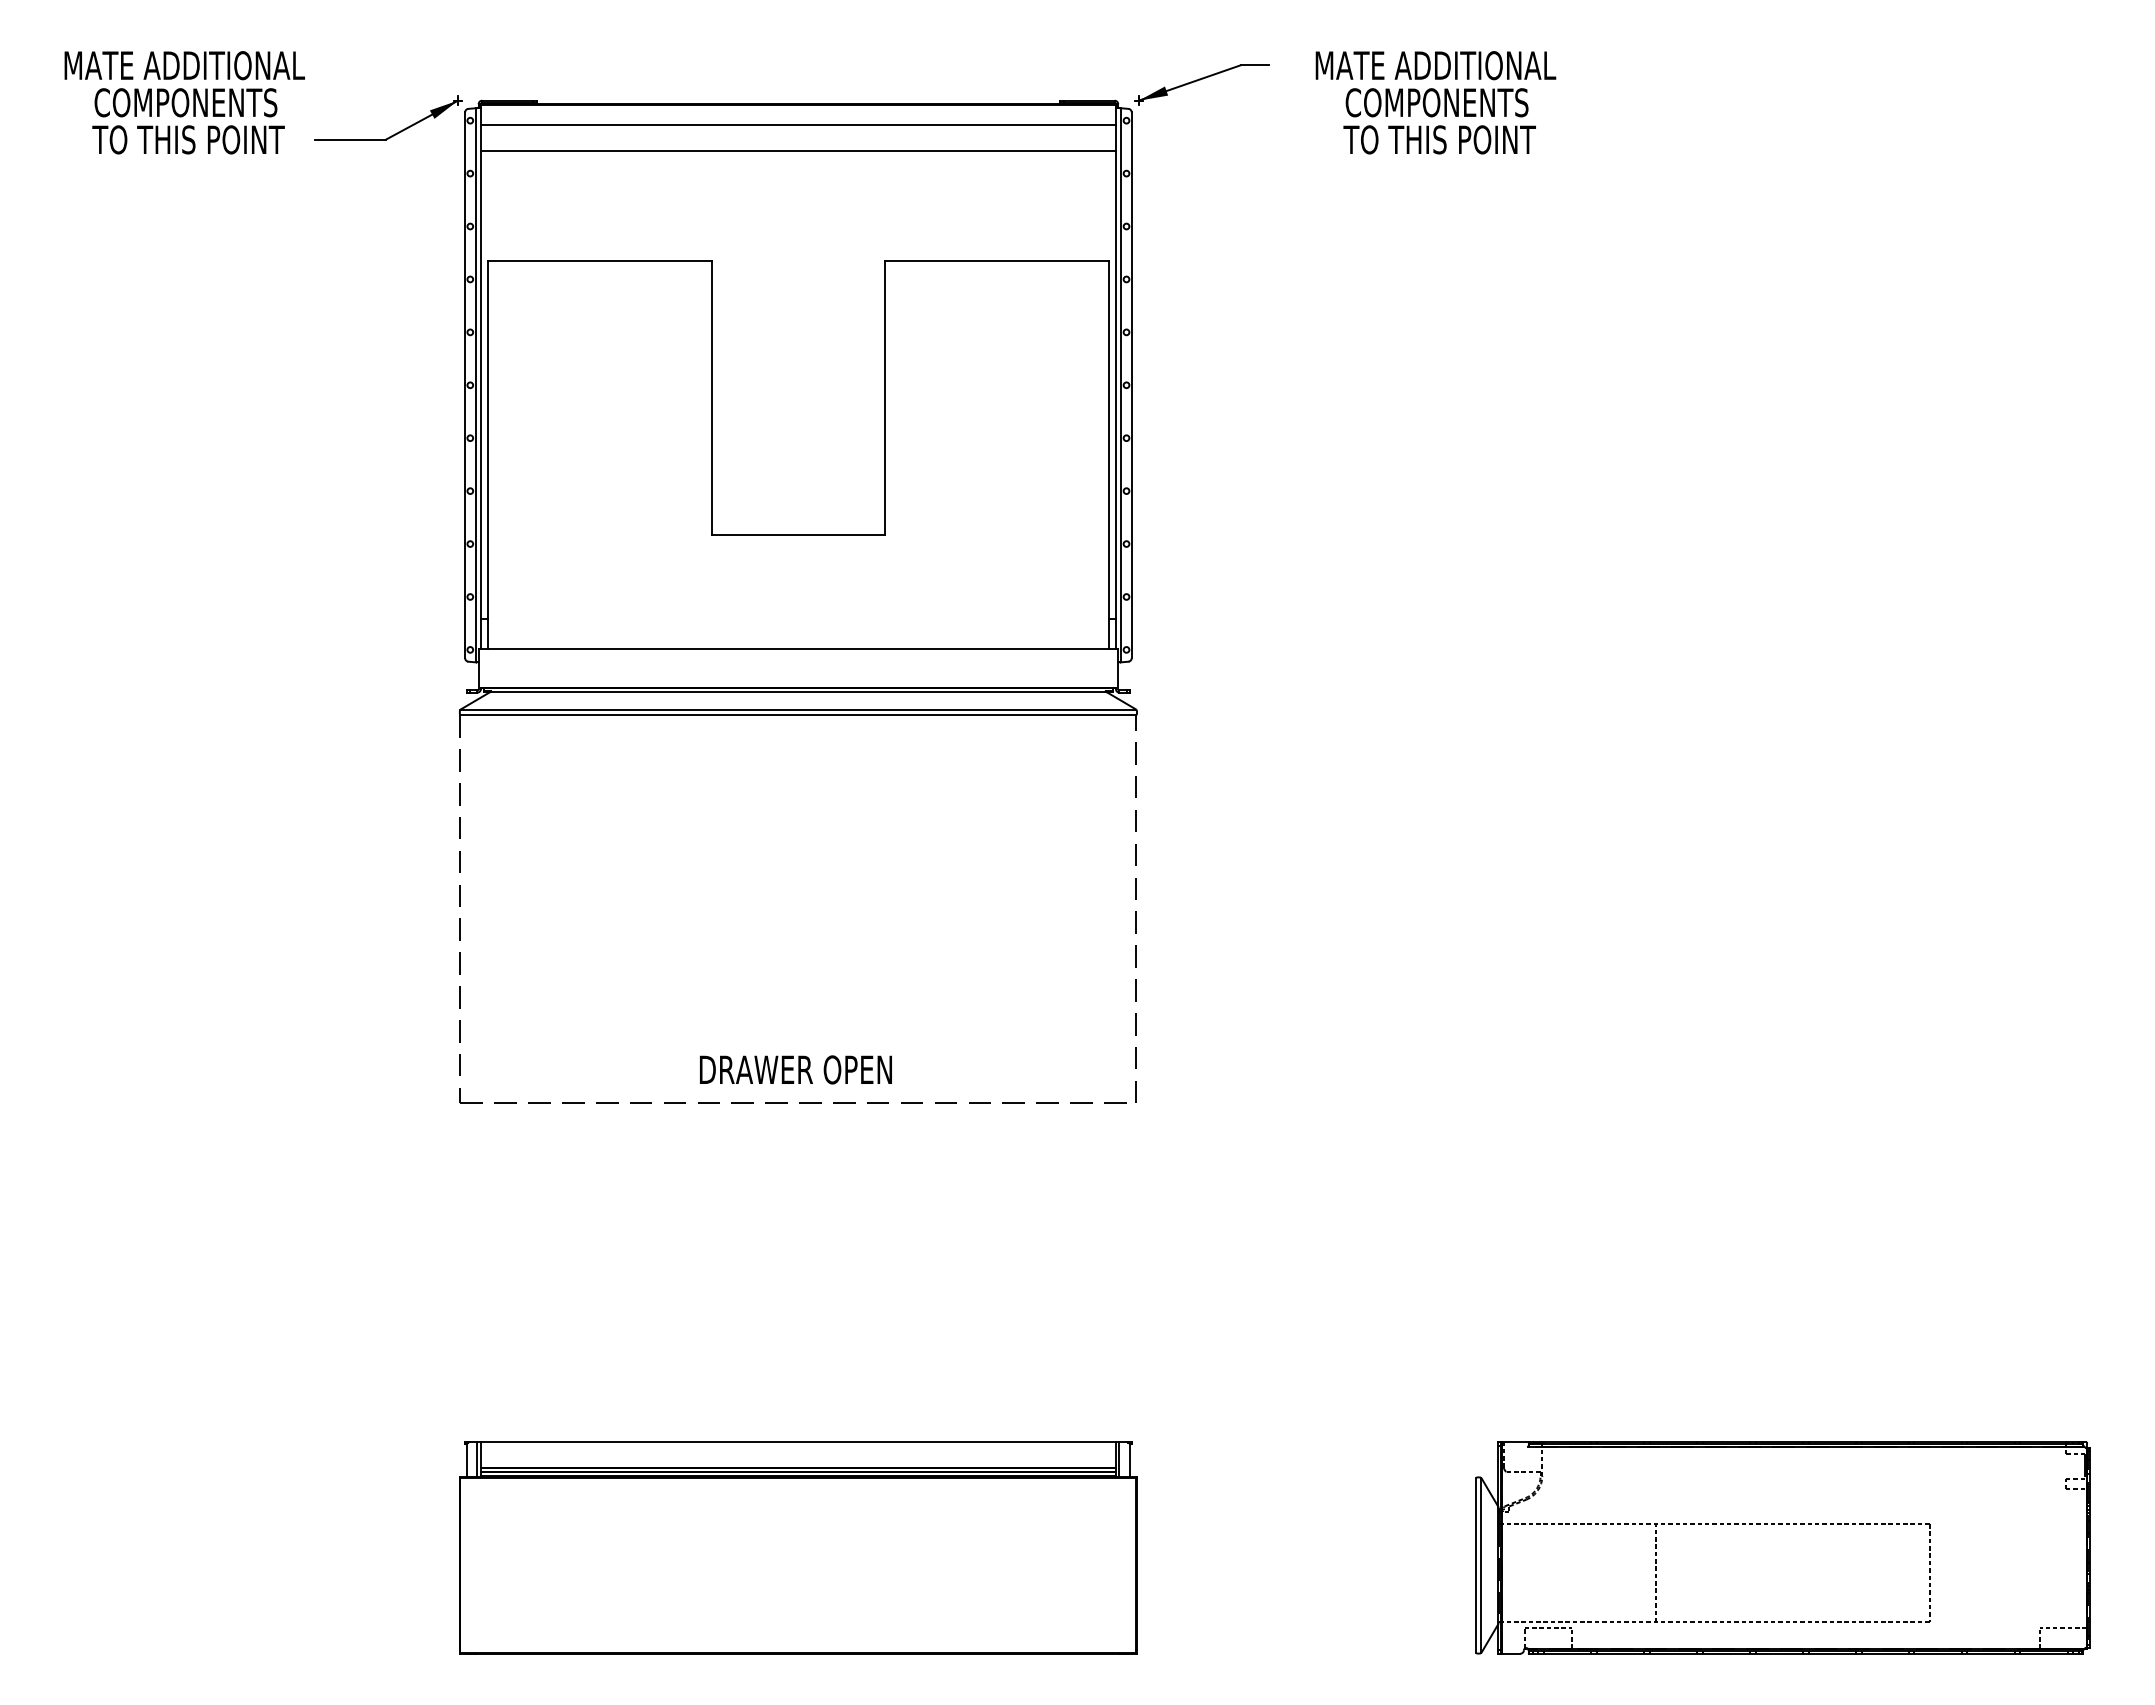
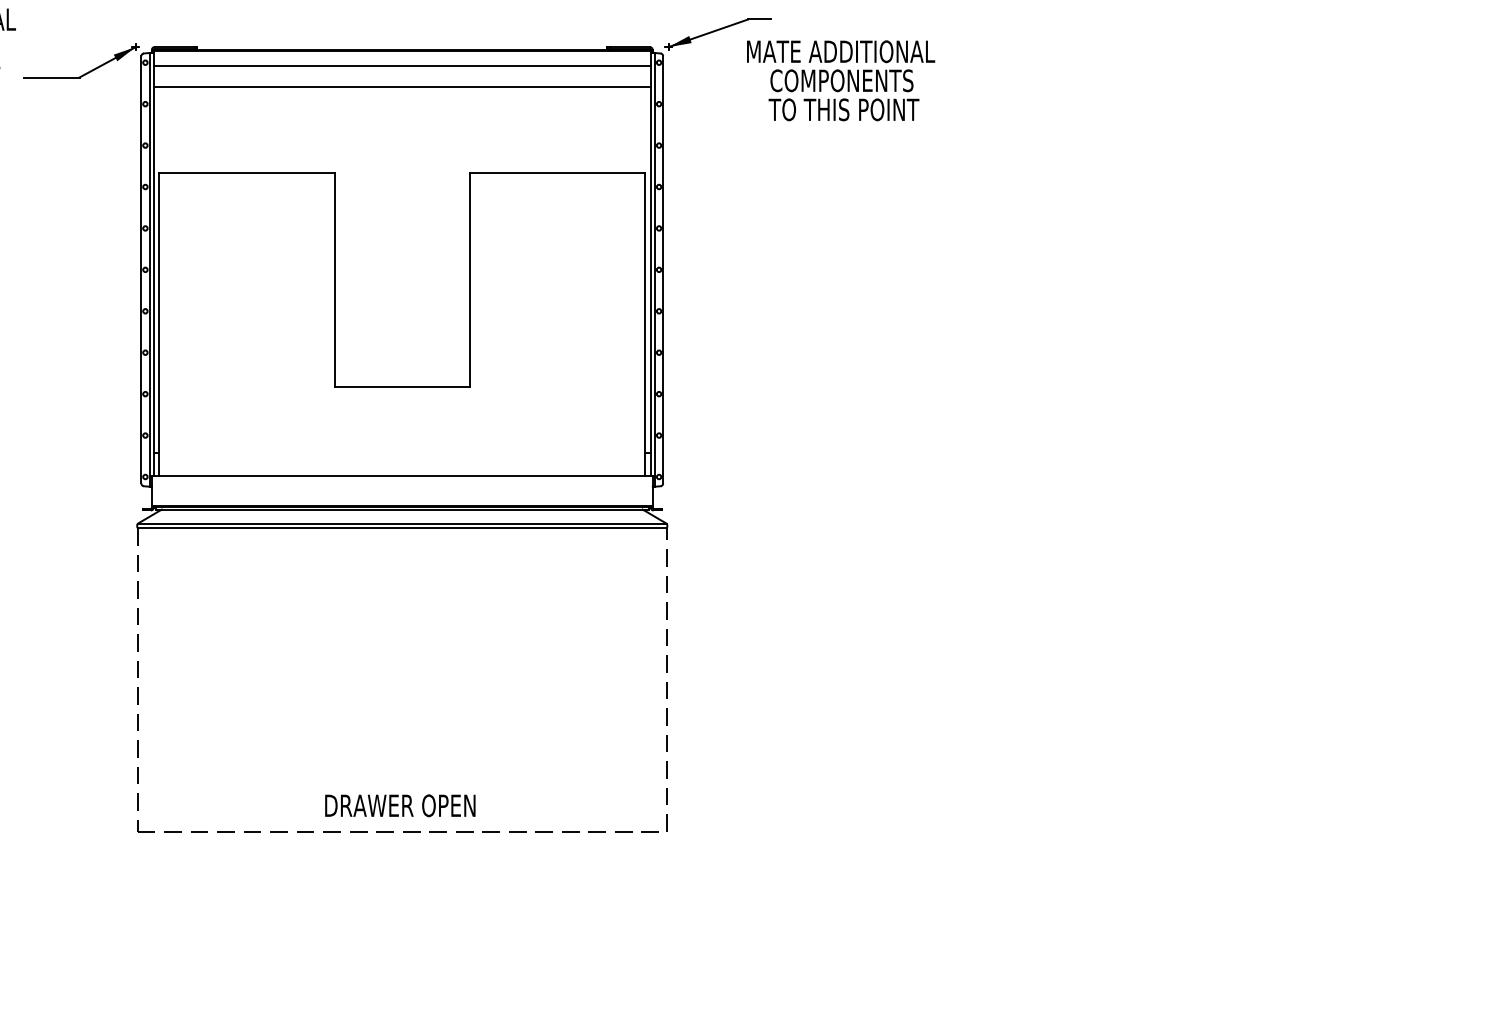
text: (1435, 102) -> (840, 80), moved

